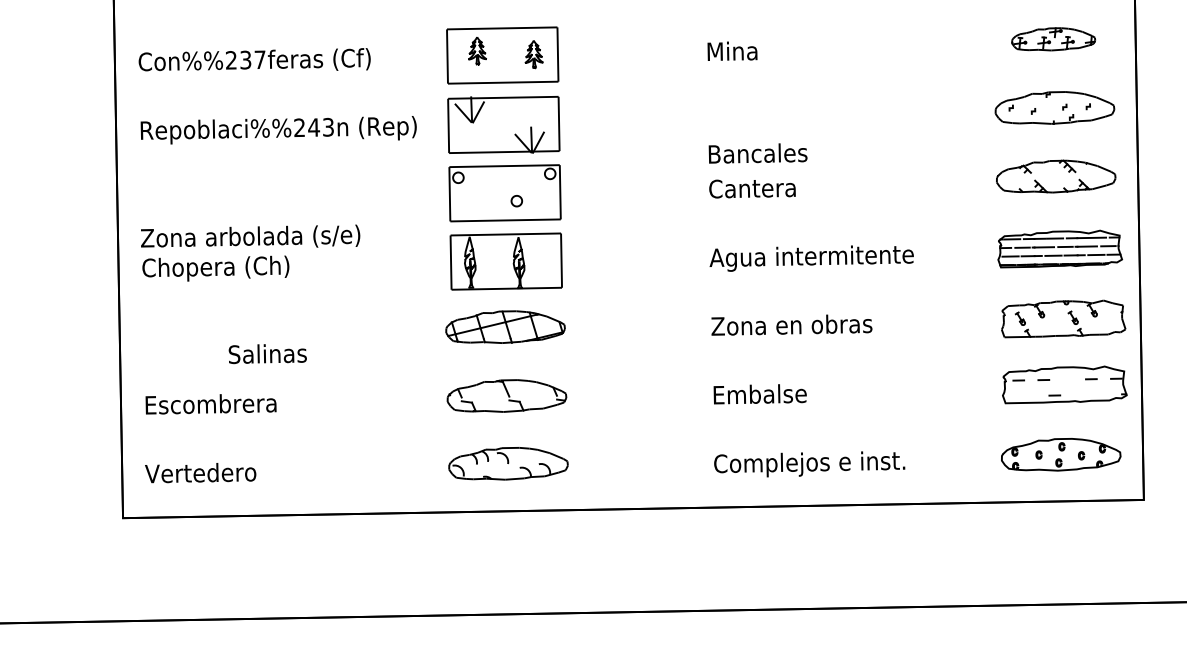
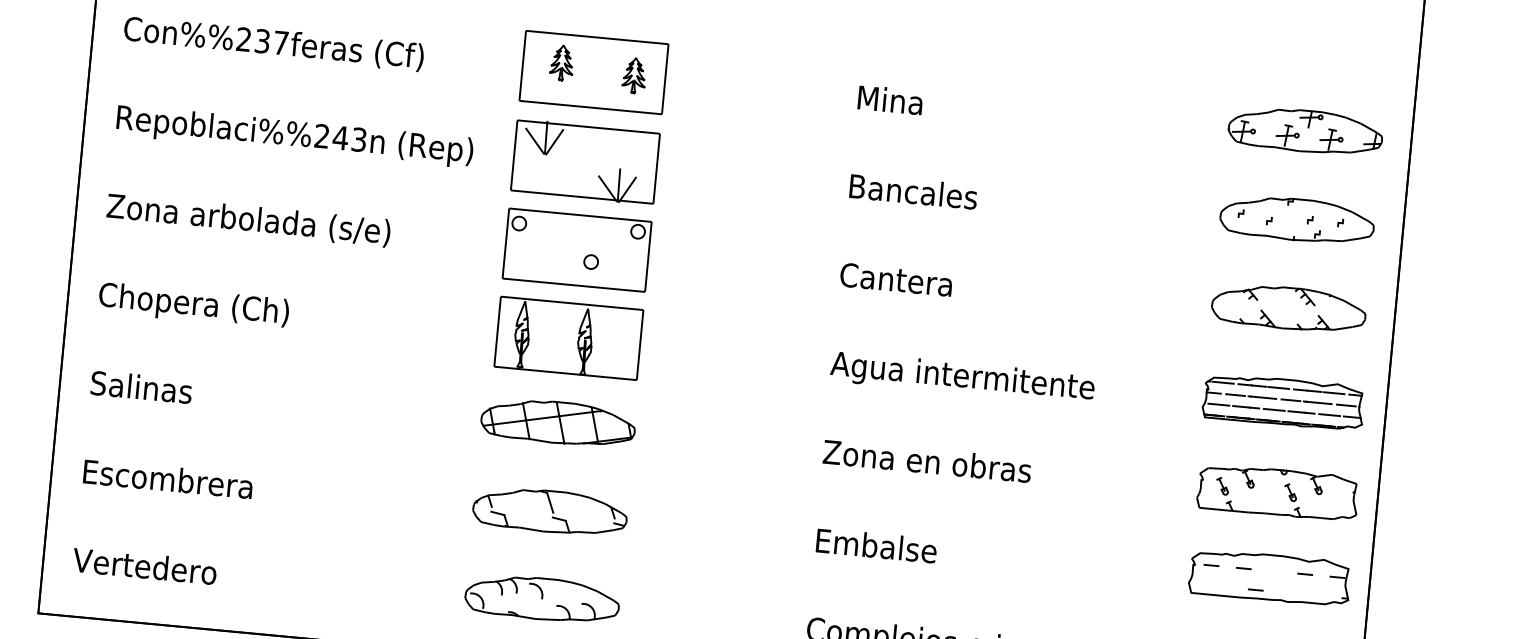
part: (1053, 39) -> (1305, 131), size x1.43
text: (757, 153) -> (912, 191), moved
text: (250, 235) -> (248, 217), moved
text: (267, 354) -> (141, 388), moved

